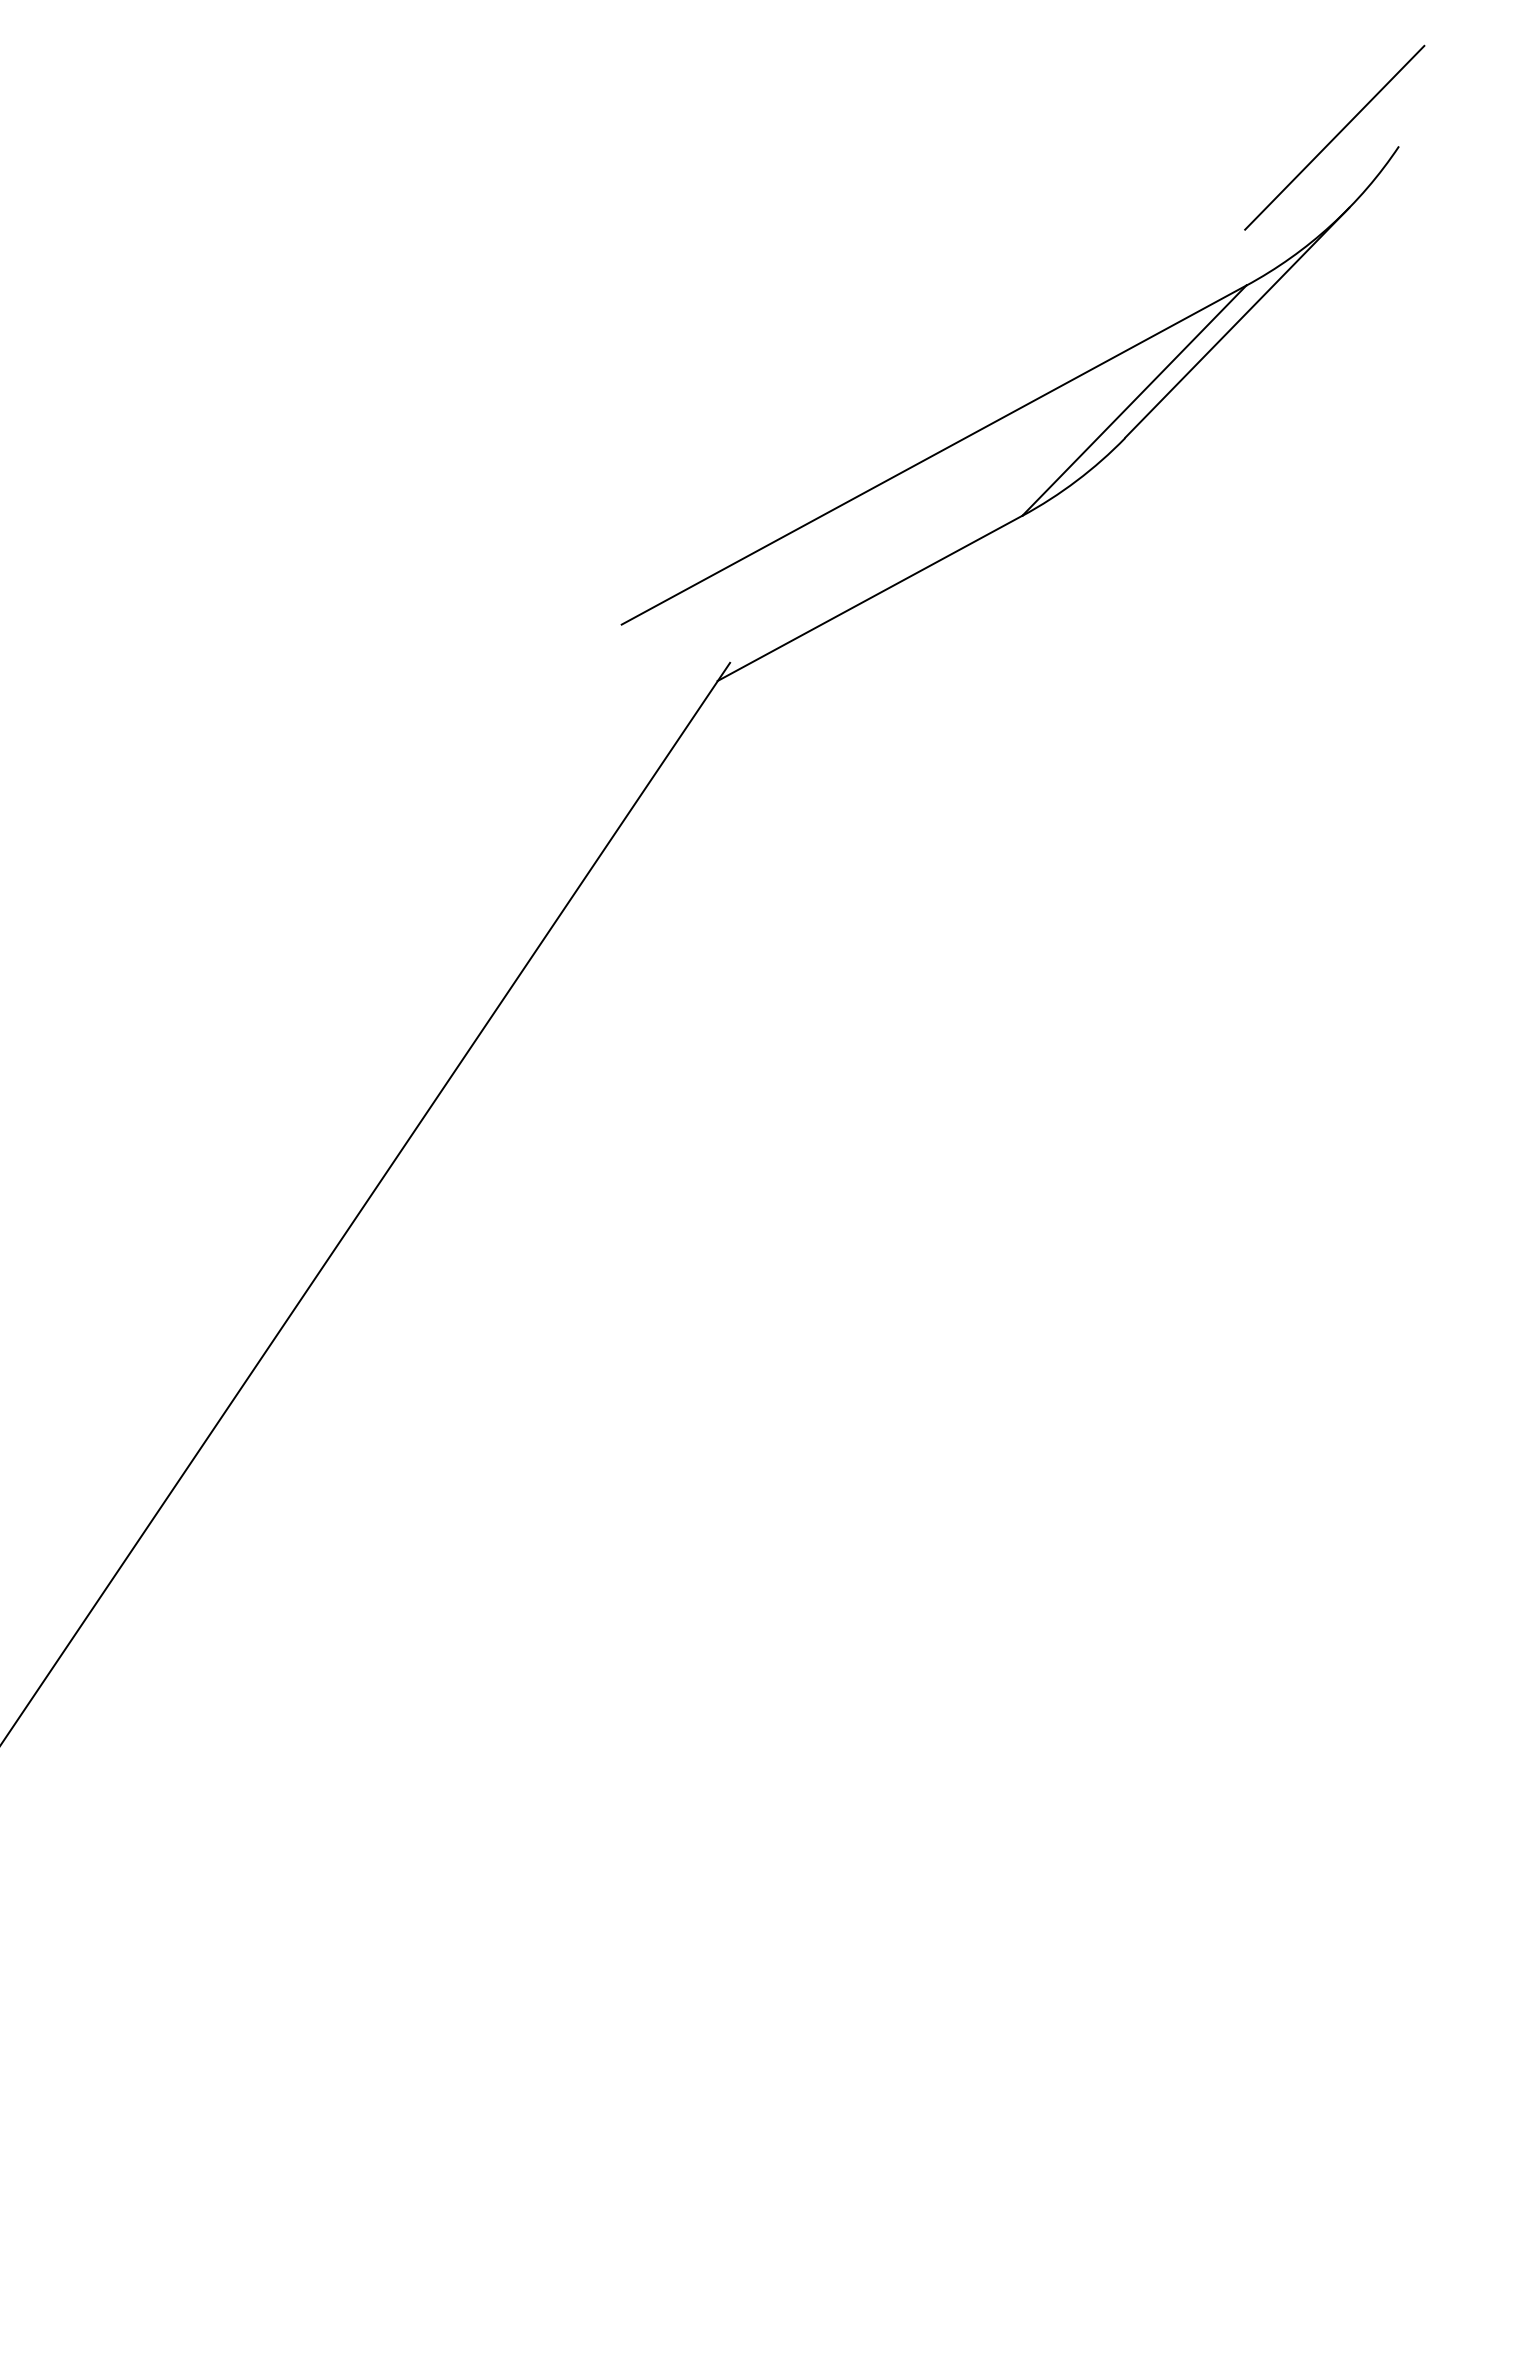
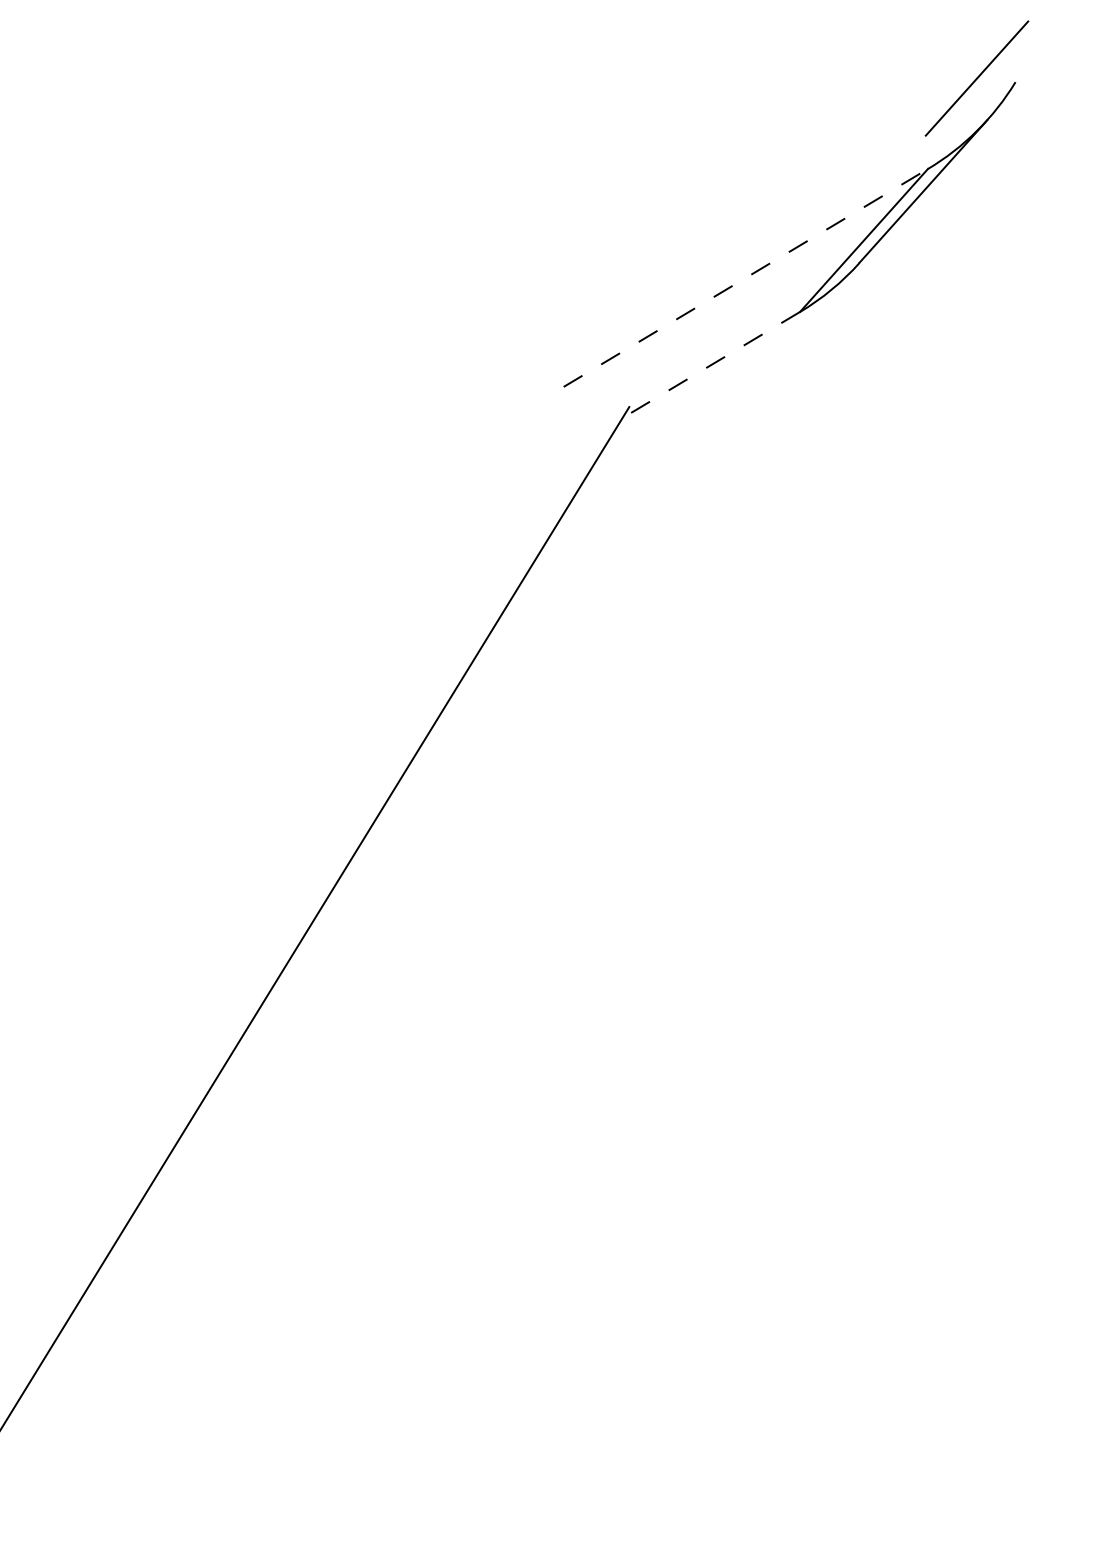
line: (935, 454) -> (746, 277), solid -> dashed
line: (870, 599) -> (711, 365), solid -> dashed

